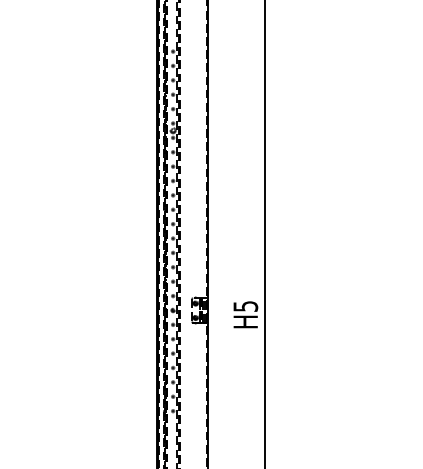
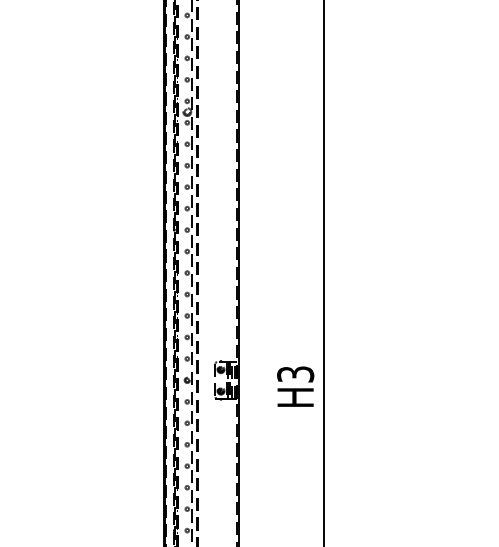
text: (245, 306) -> (295, 374), H5 -> H3

